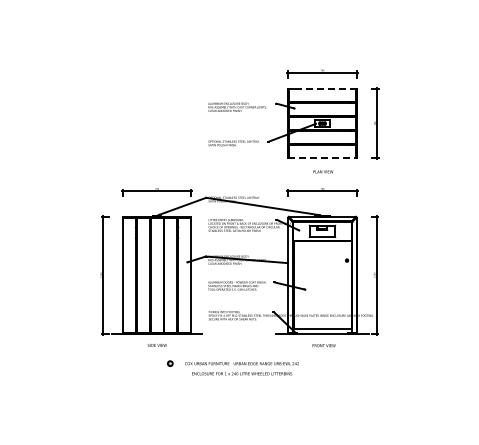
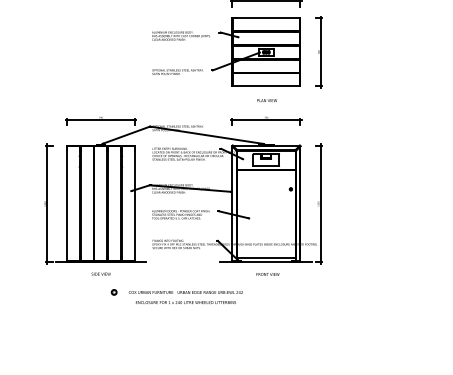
line: (321, 89) -> (265, 18), dashed -> solid
line: (322, 157) -> (266, 86), dashed -> solid

